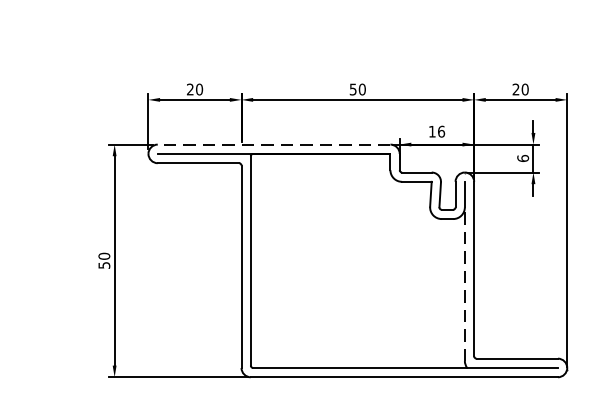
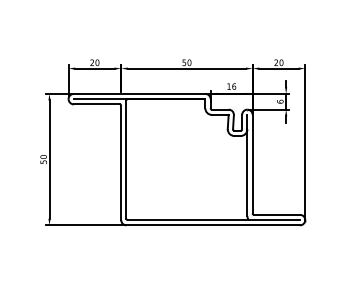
line: (273, 143) -> (139, 93), dashed -> solid
line: (465, 283) -> (247, 172), dashed -> solid

